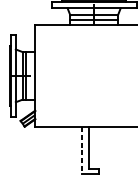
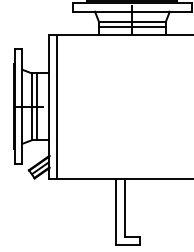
line: (40, 75) -> (56, 106), added
line: (82, 150) -> (115, 211), dashed -> solid

